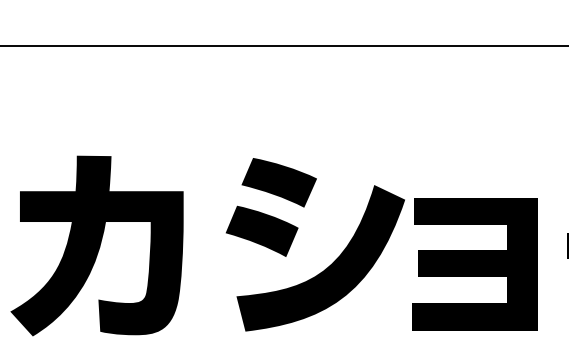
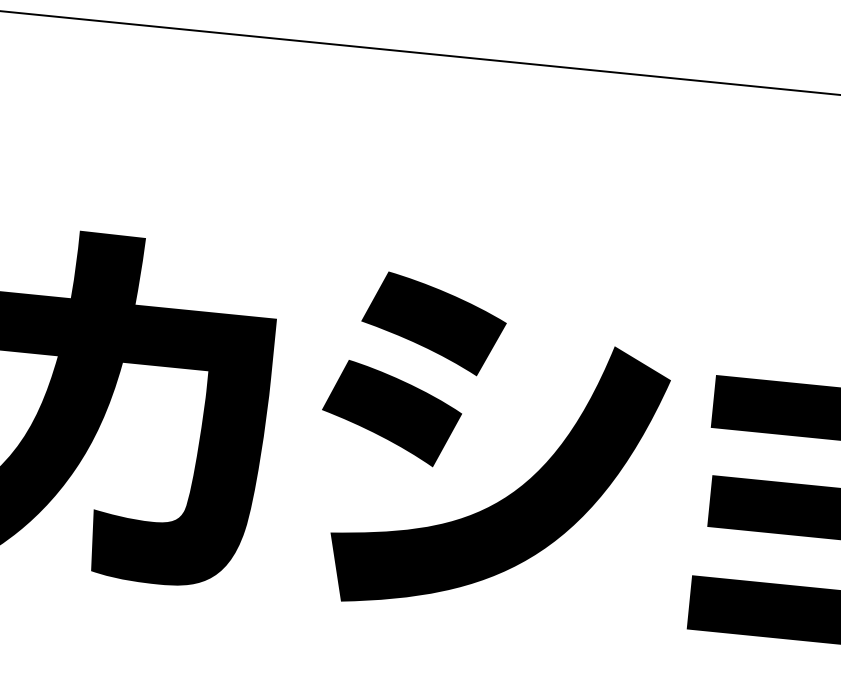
part: (294, 238) -> (452, 433), moved

